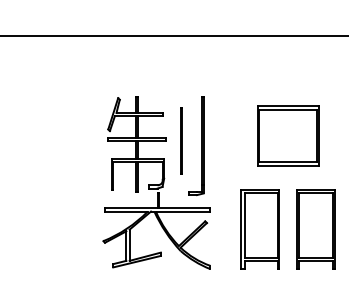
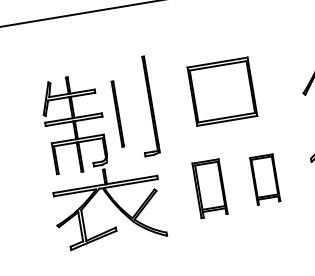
part: (196, 146) -> (145, 107), moved
part: (259, 229) -> (209, 188), size x0.7
part: (315, 229) -> (264, 179), size x0.6

